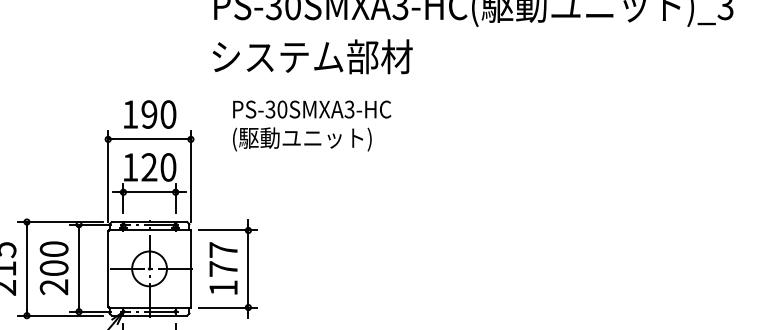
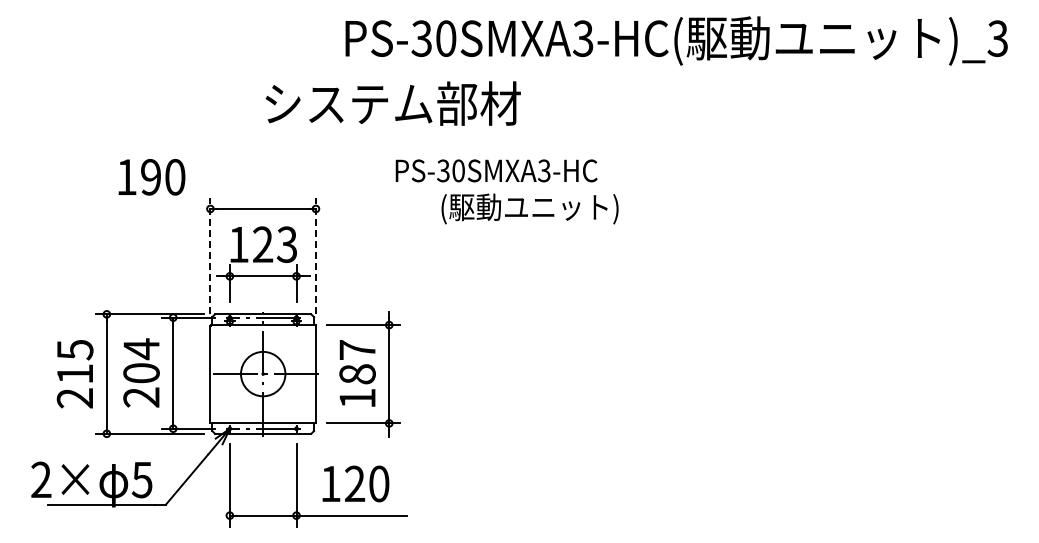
text: (312, 56) -> (392, 103), moved
text: (312, 109) -> (496, 170), moved
text: (149, 114) -> (151, 177), moved
text: (301, 139) -> (529, 208), moved
text: (167, 167) -> (286, 244), 120 -> 123
line: (108, 175) -> (210, 255), solid -> dashed
line: (190, 175) -> (315, 255), solid -> dashed
text: (54, 249) -> (141, 349), 200 -> 204
text: (223, 269) -> (357, 374), 177 -> 187

